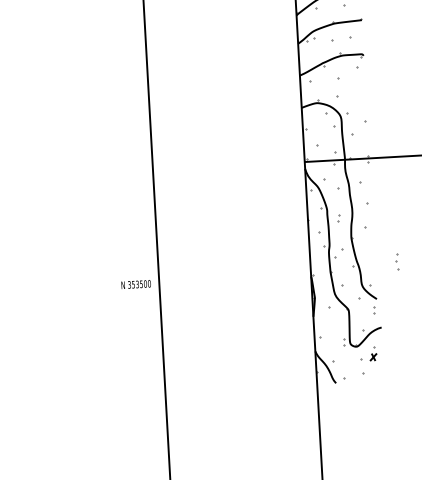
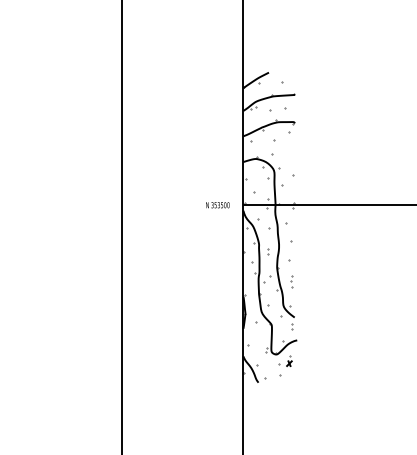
part: (397, 261) -> (291, 281), moved
text: (135, 284) -> (217, 205), moved

